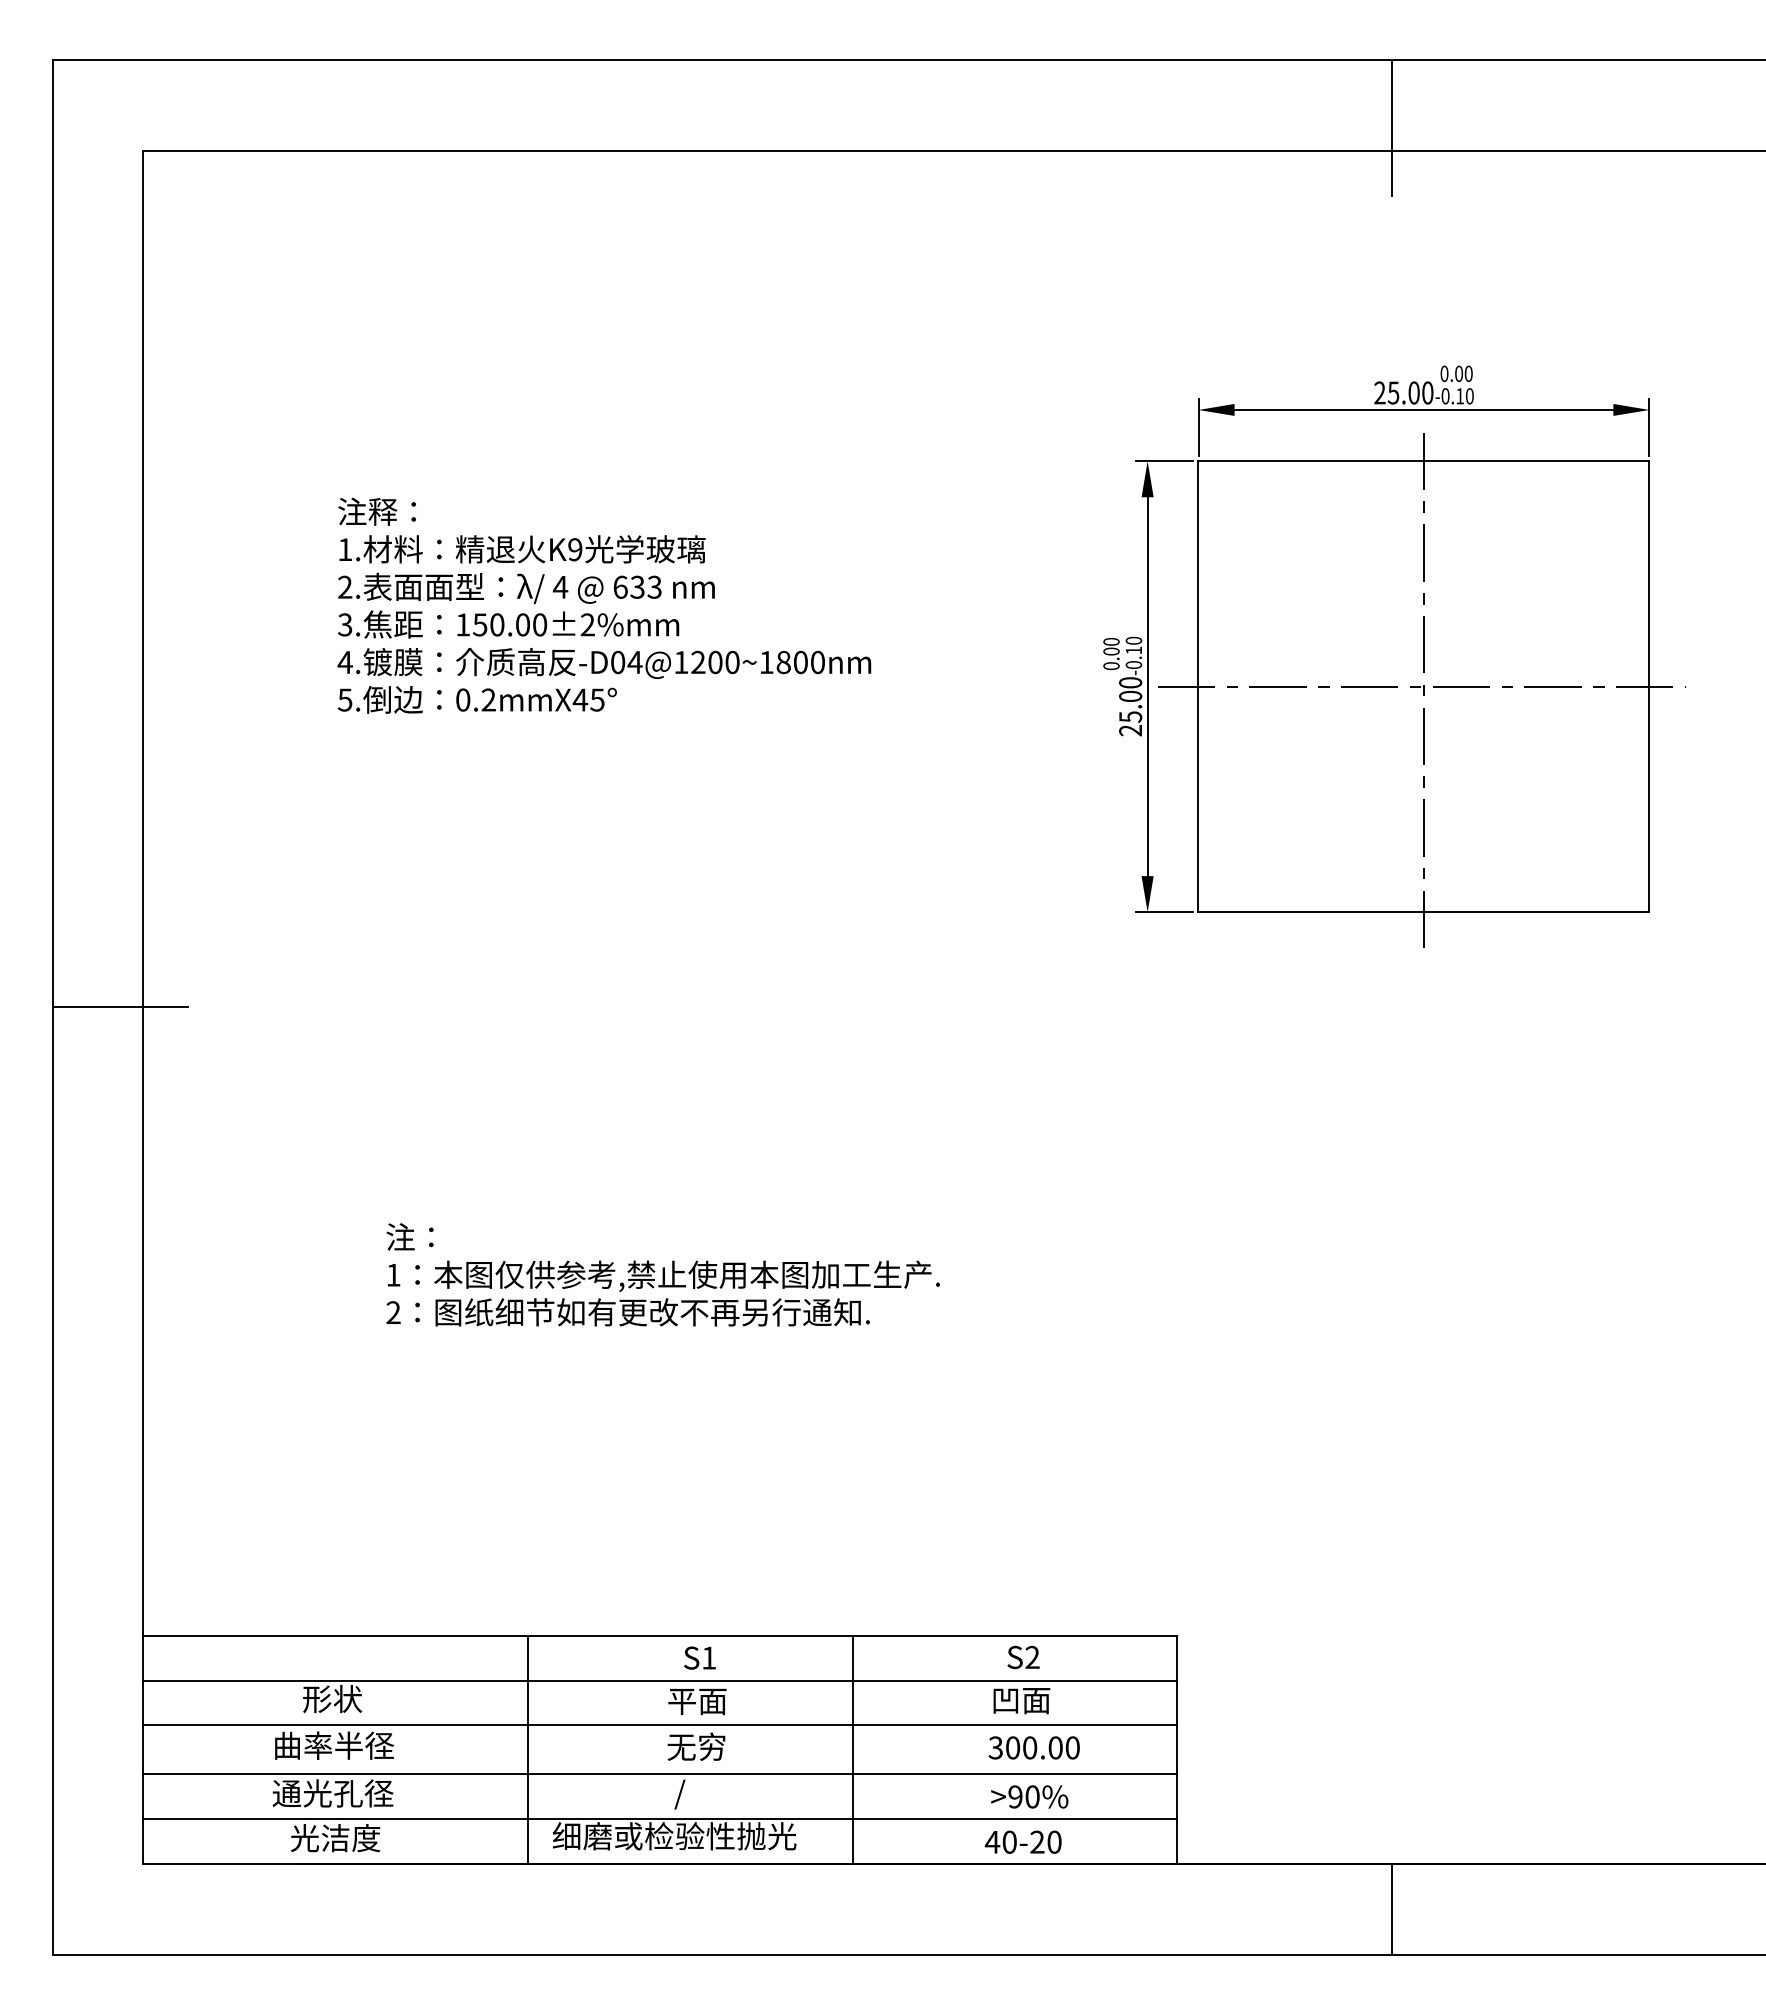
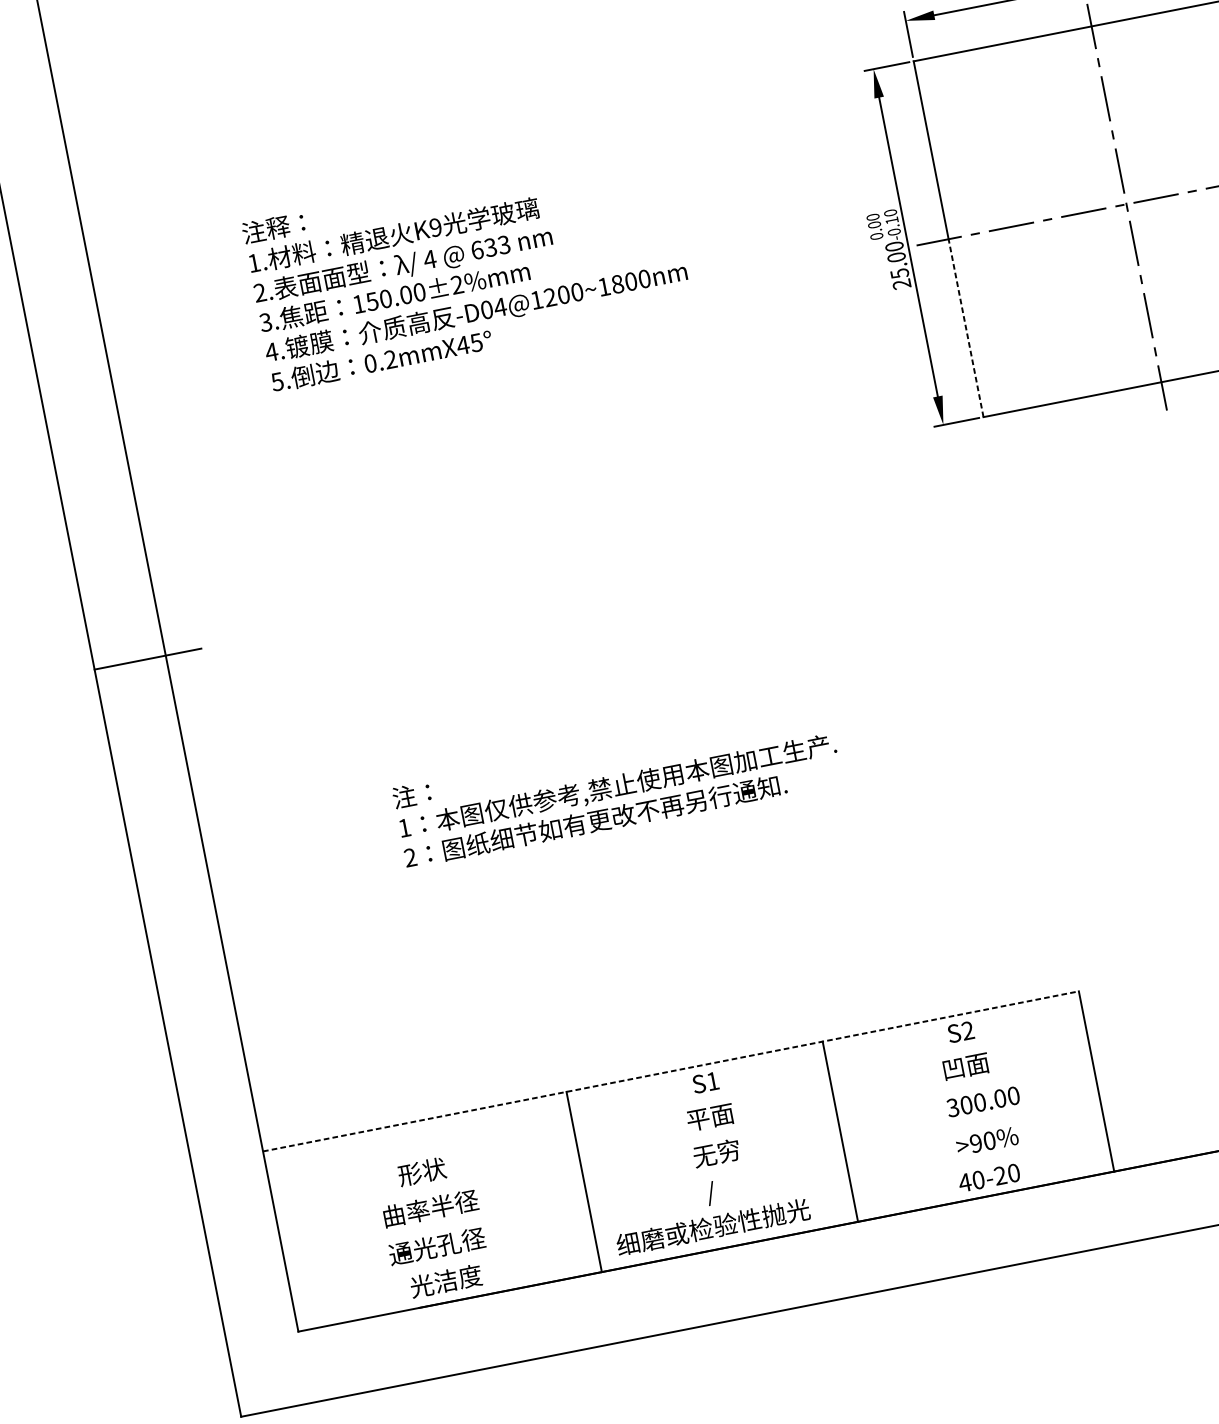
line: (1198, 799) -> (966, 328), solid -> dashed
line: (660, 1635) -> (671, 1071), solid -> dashed
line: (660, 1681) -> (678, 1107), removed
line: (660, 1725) -> (684, 1142), removed
line: (660, 1774) -> (692, 1180), removed
line: (660, 1819) -> (699, 1216), removed

